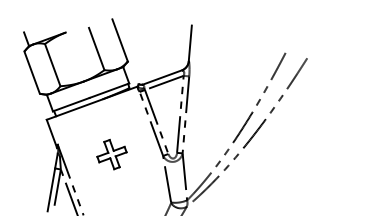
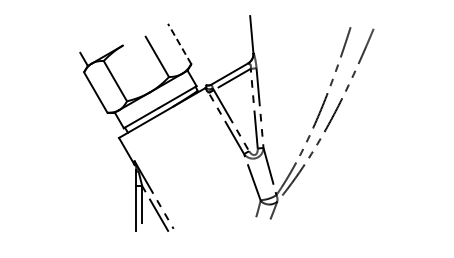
line: (120, 39) -> (179, 43), solid -> dashed
part: (111, 154) -> (191, 161), removed

